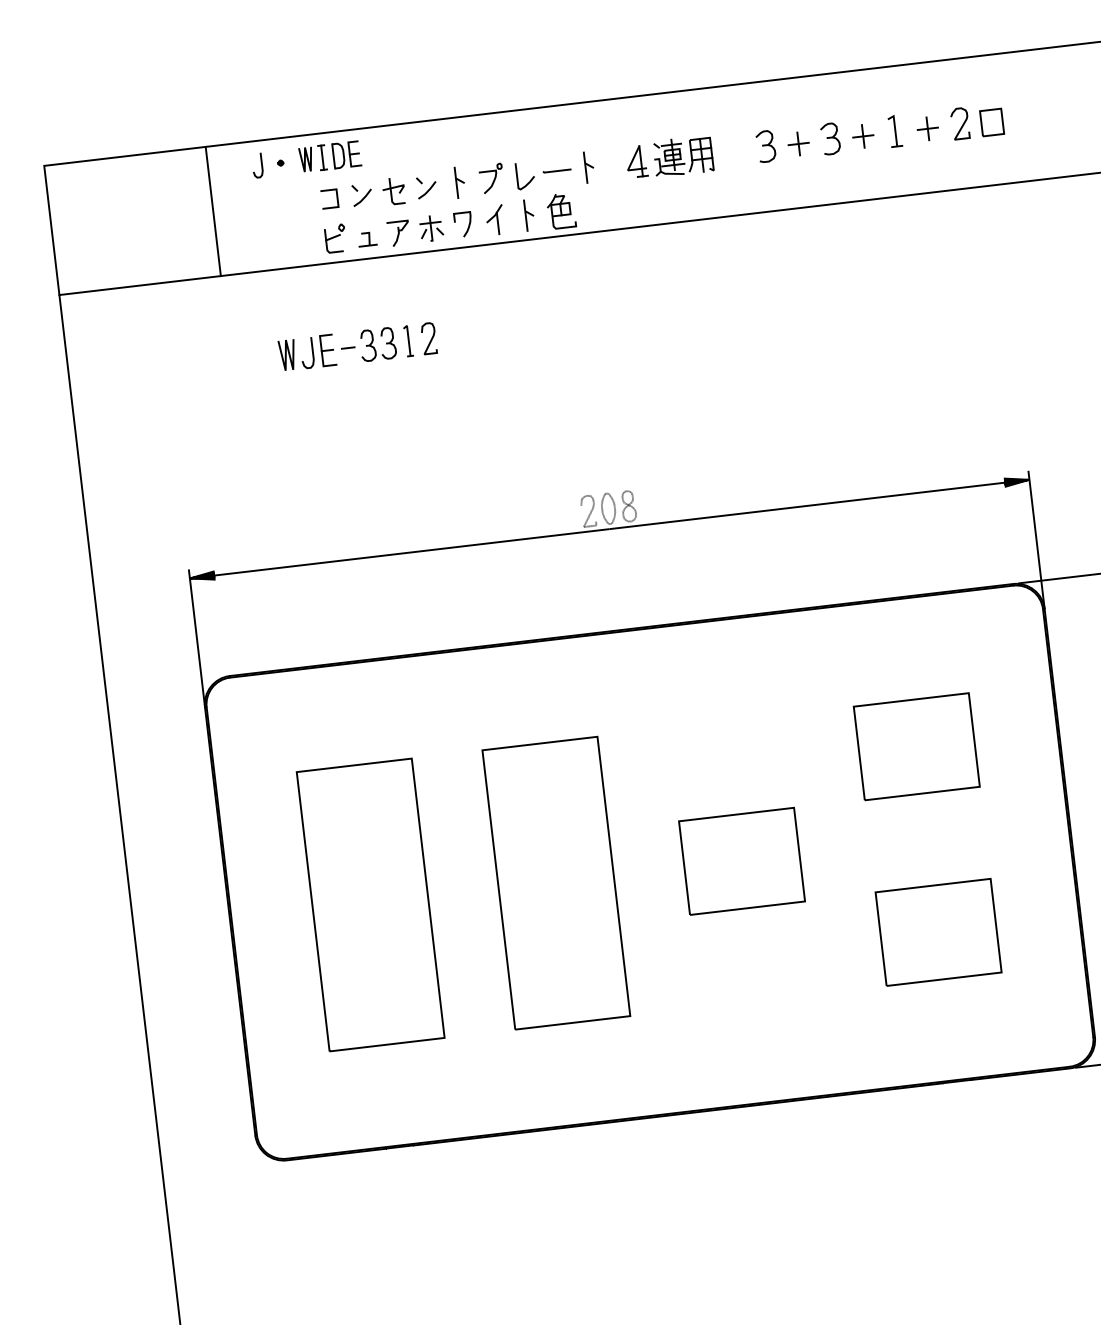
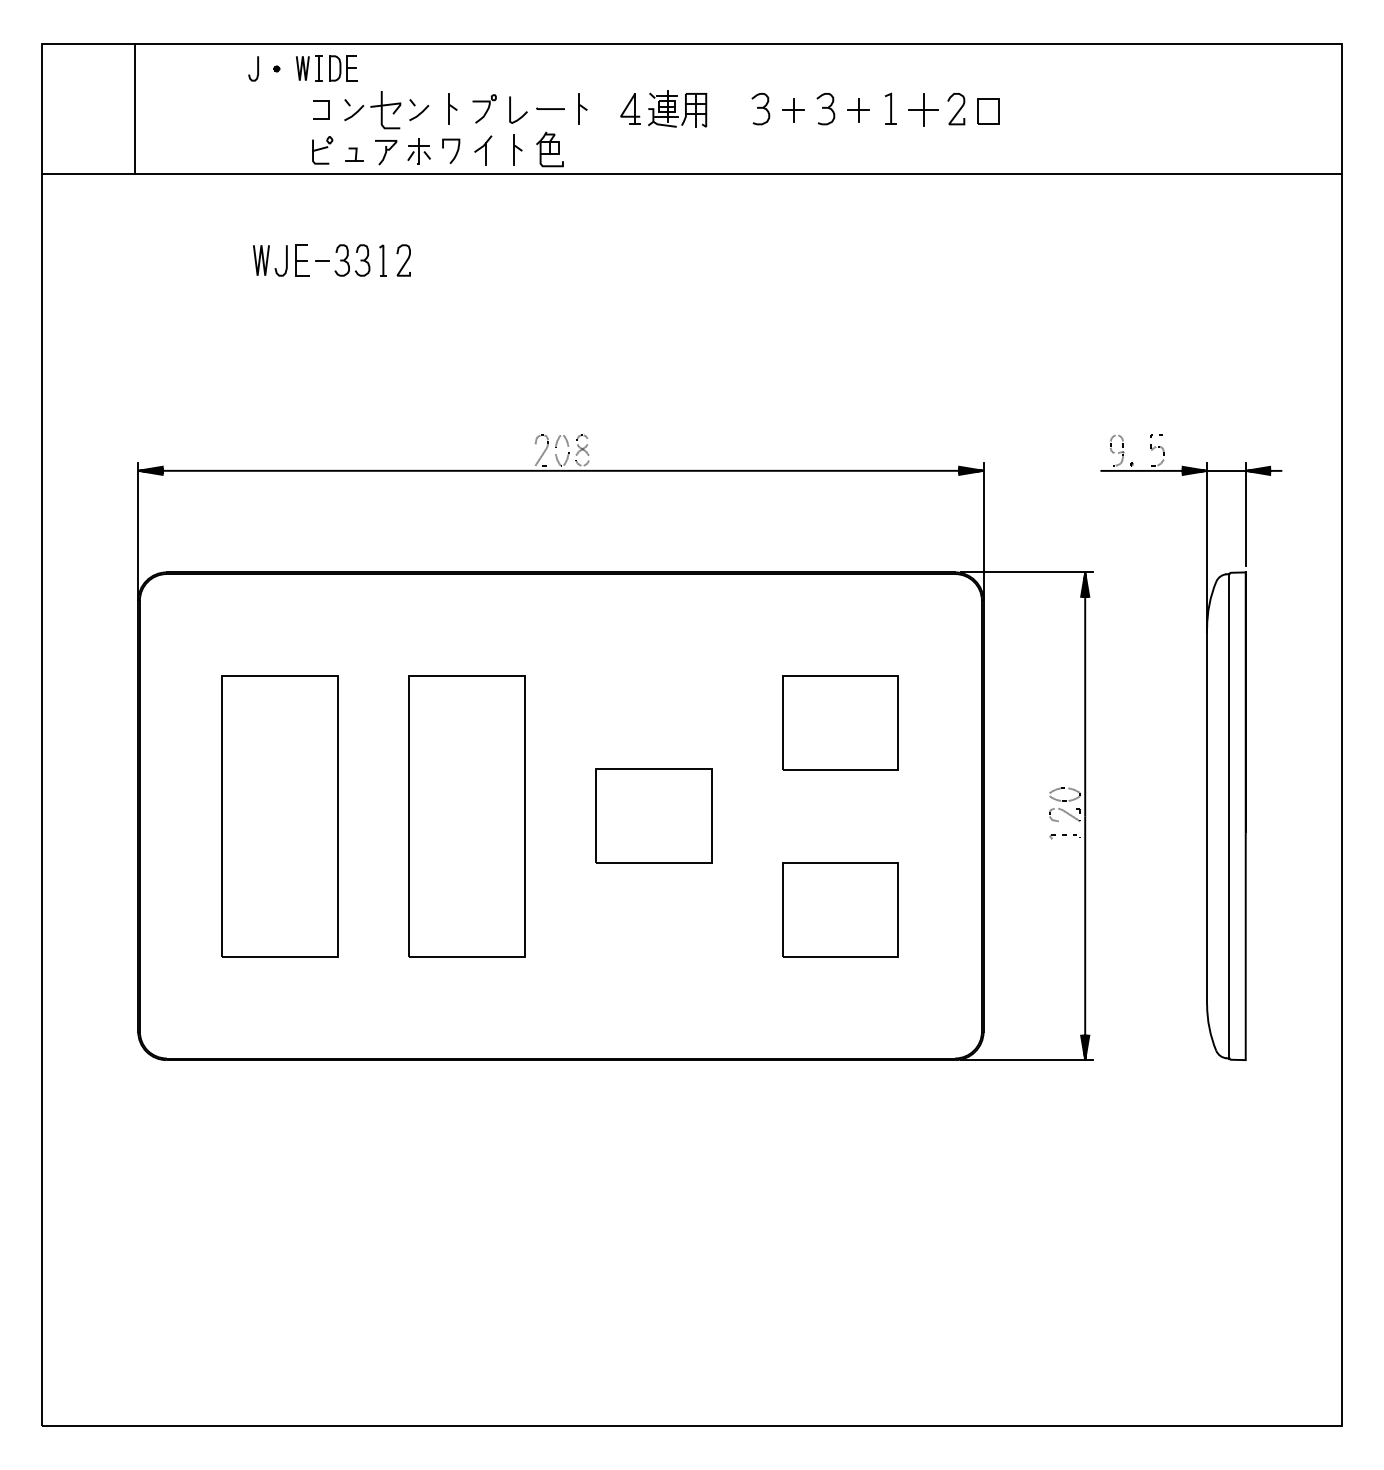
part: (927, 128) -> (923, 110), size x1.4
part: (394, 190) -> (386, 109), size x1.4
line: (213, 211) -> (135, 109), moved

